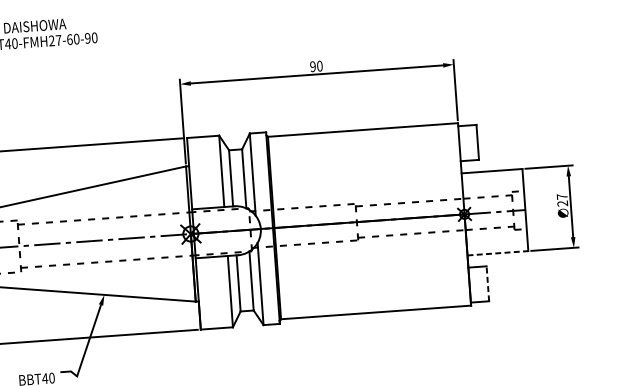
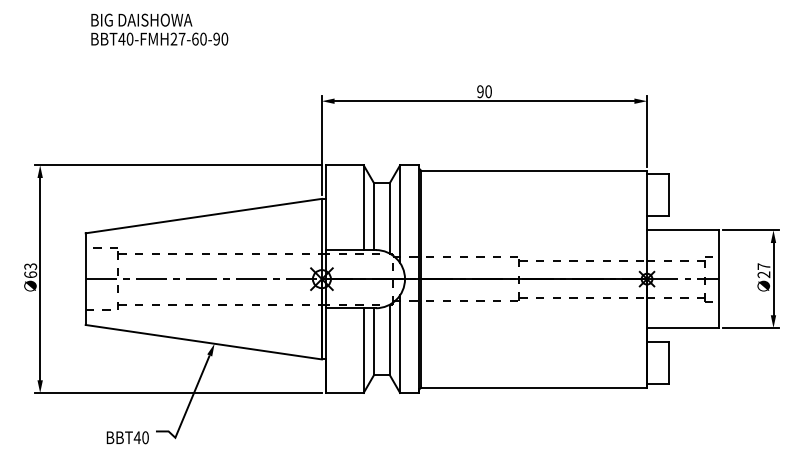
line: (498, 252) -> (683, 327), dashed -> solid
line: (487, 284) -> (668, 363), dashed -> solid

